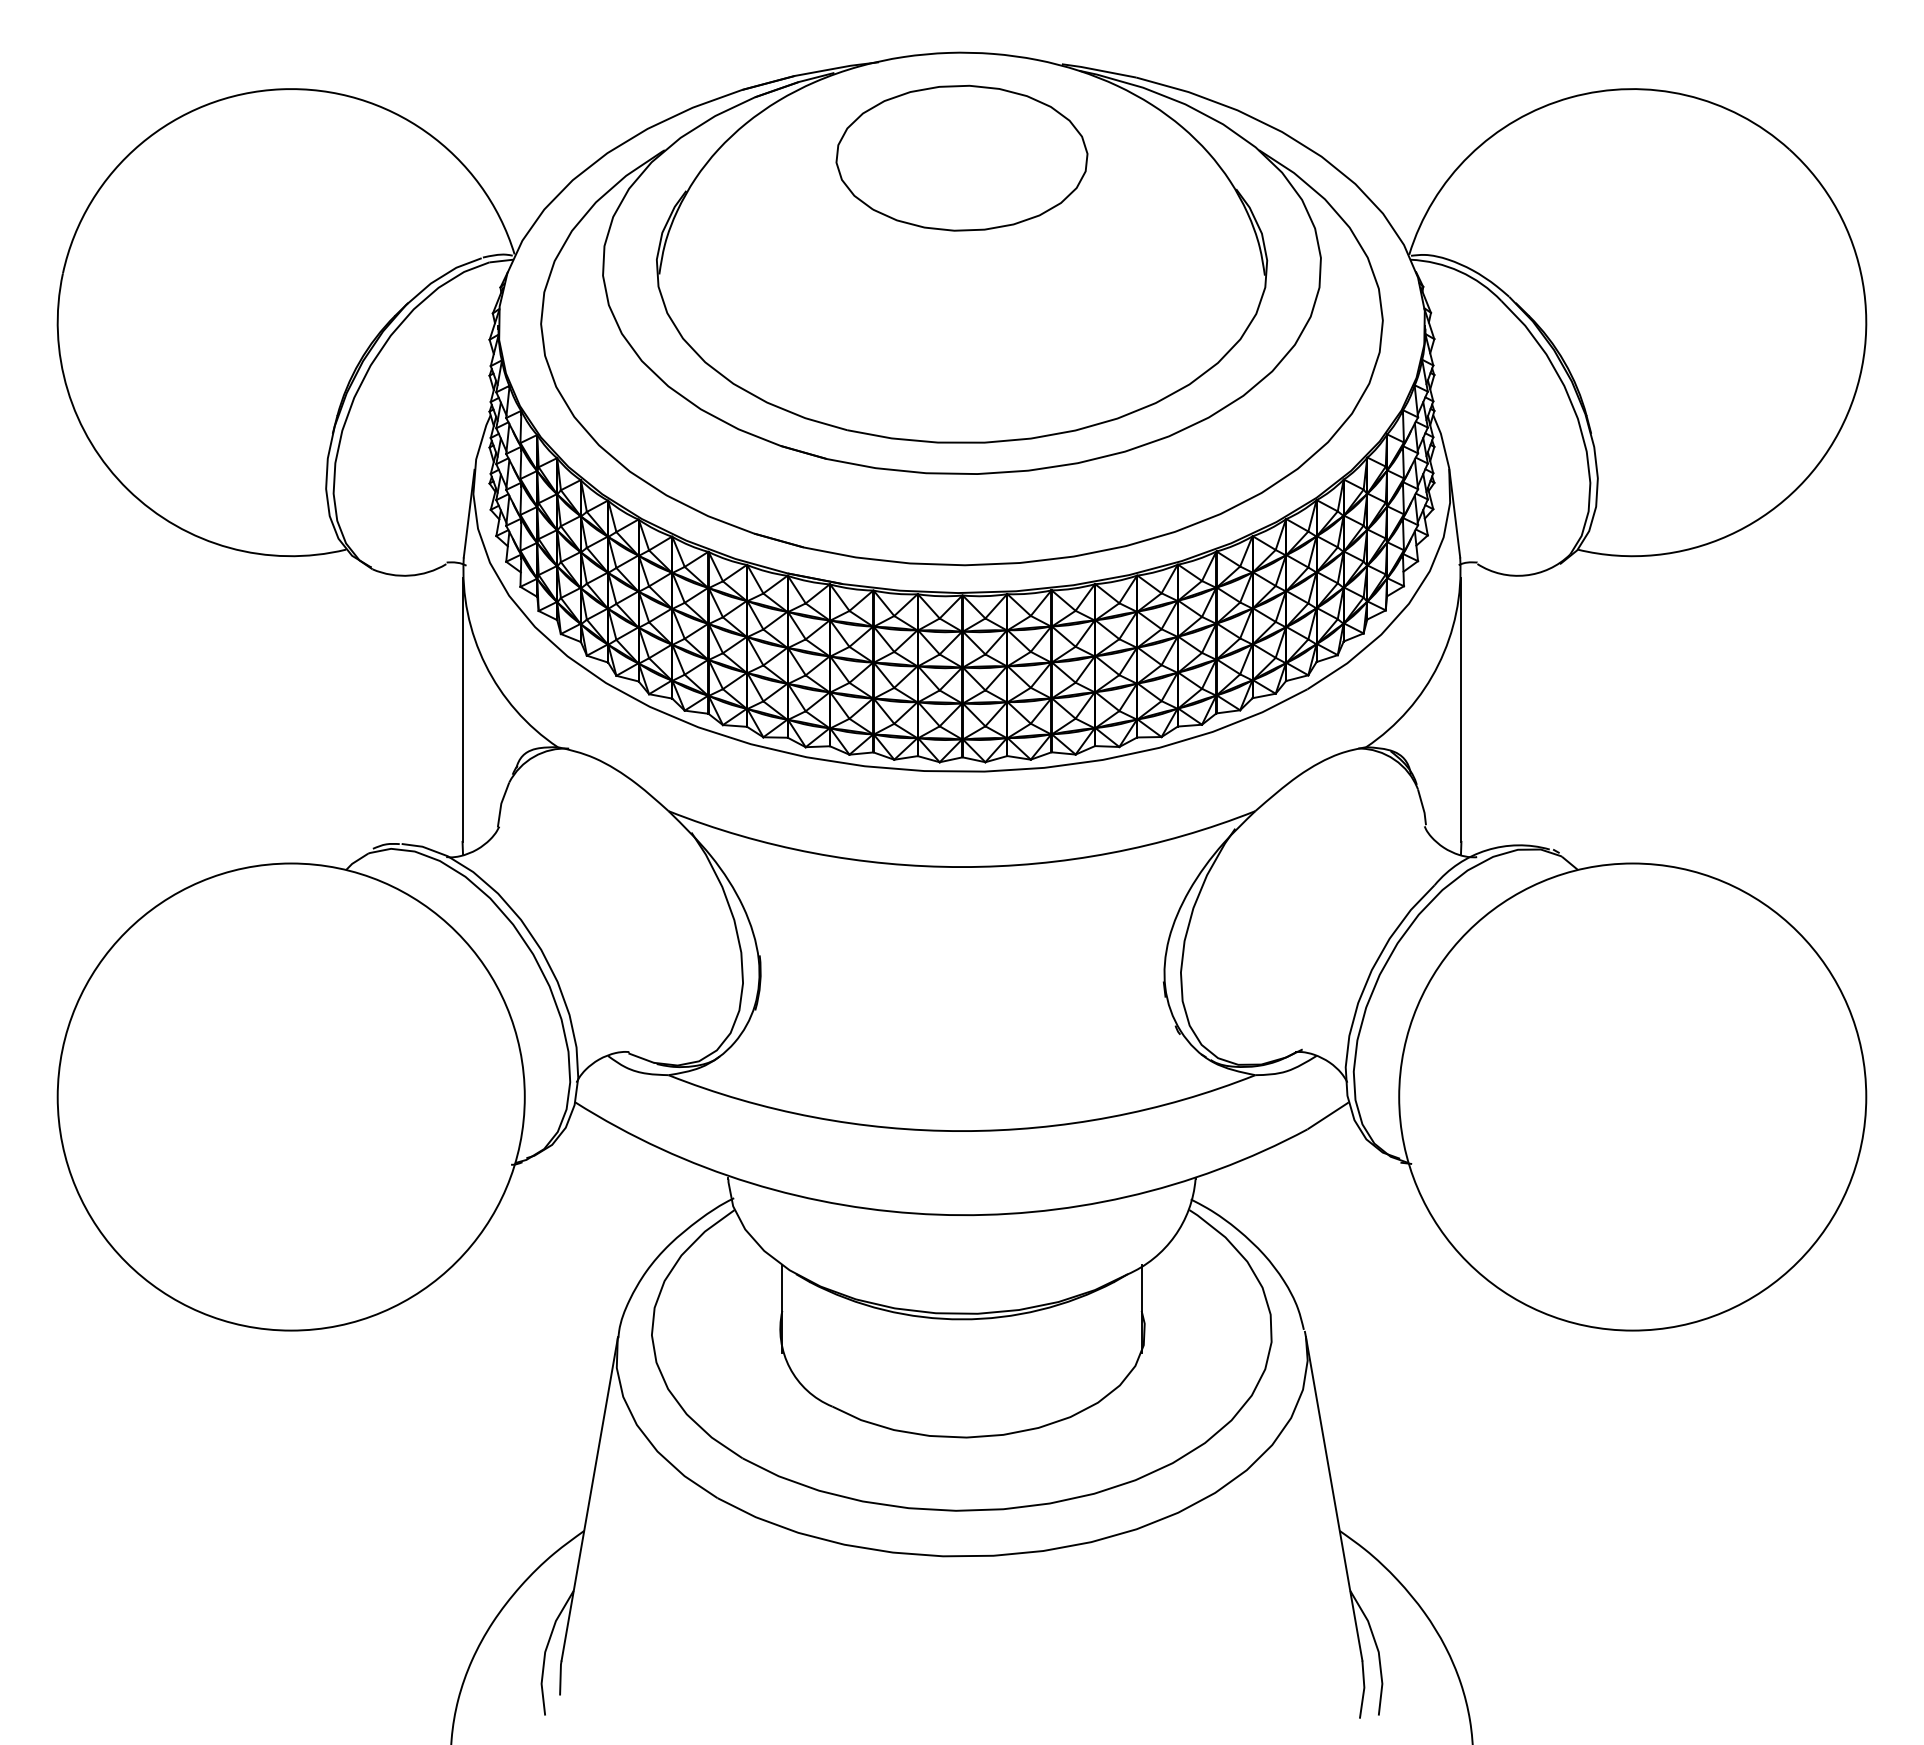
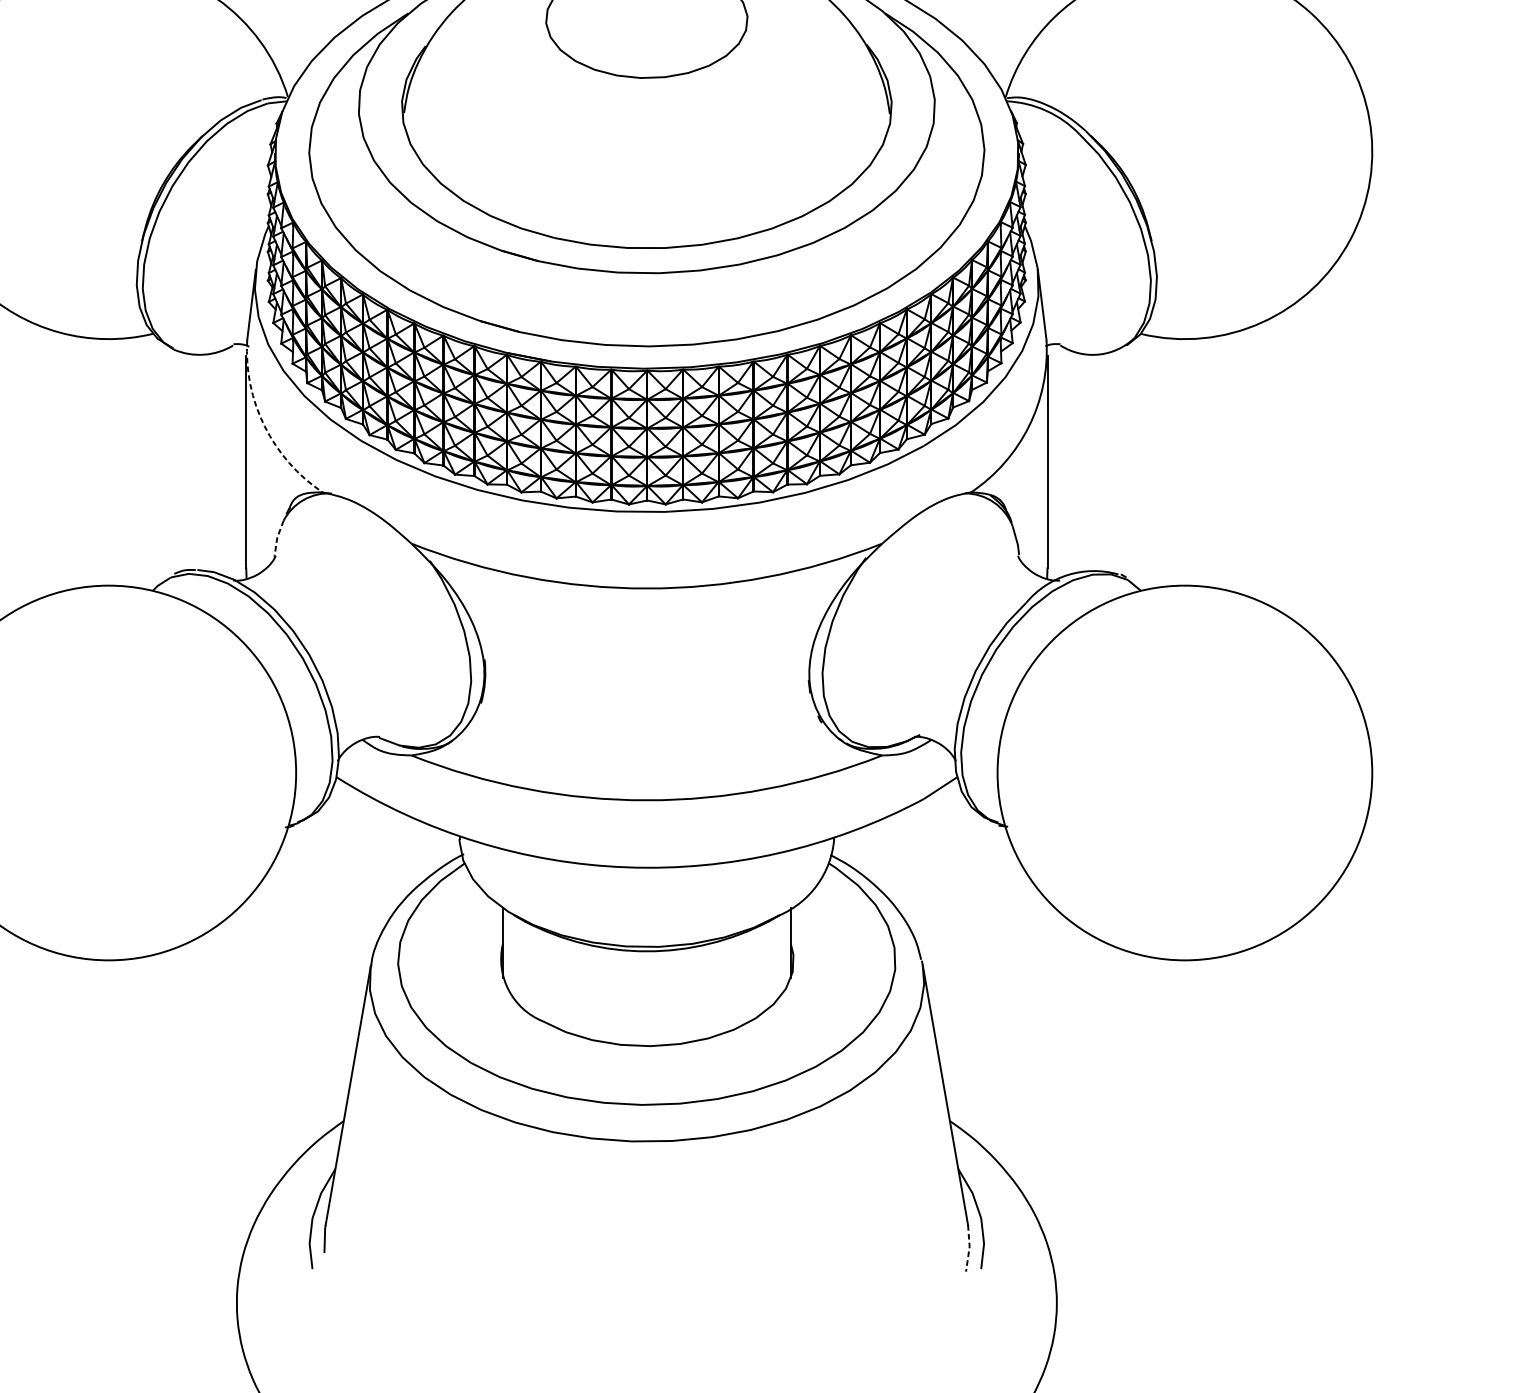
arc: (485, 664) -> (264, 426), solid -> dashed
line: (501, 804) -> (277, 538), solid -> dashed
line: (1364, 1689) -> (969, 1248), solid -> dashed

